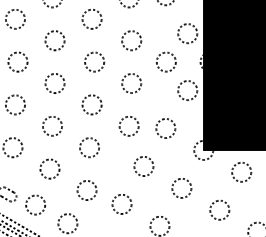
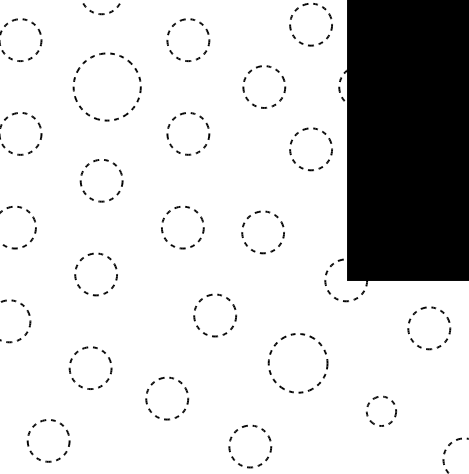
circle: (94, 61) -> (106, 85), size x1.6
circle: (181, 188) -> (297, 363), size x1.4
circle: (219, 209) -> (380, 409), size x0.7

